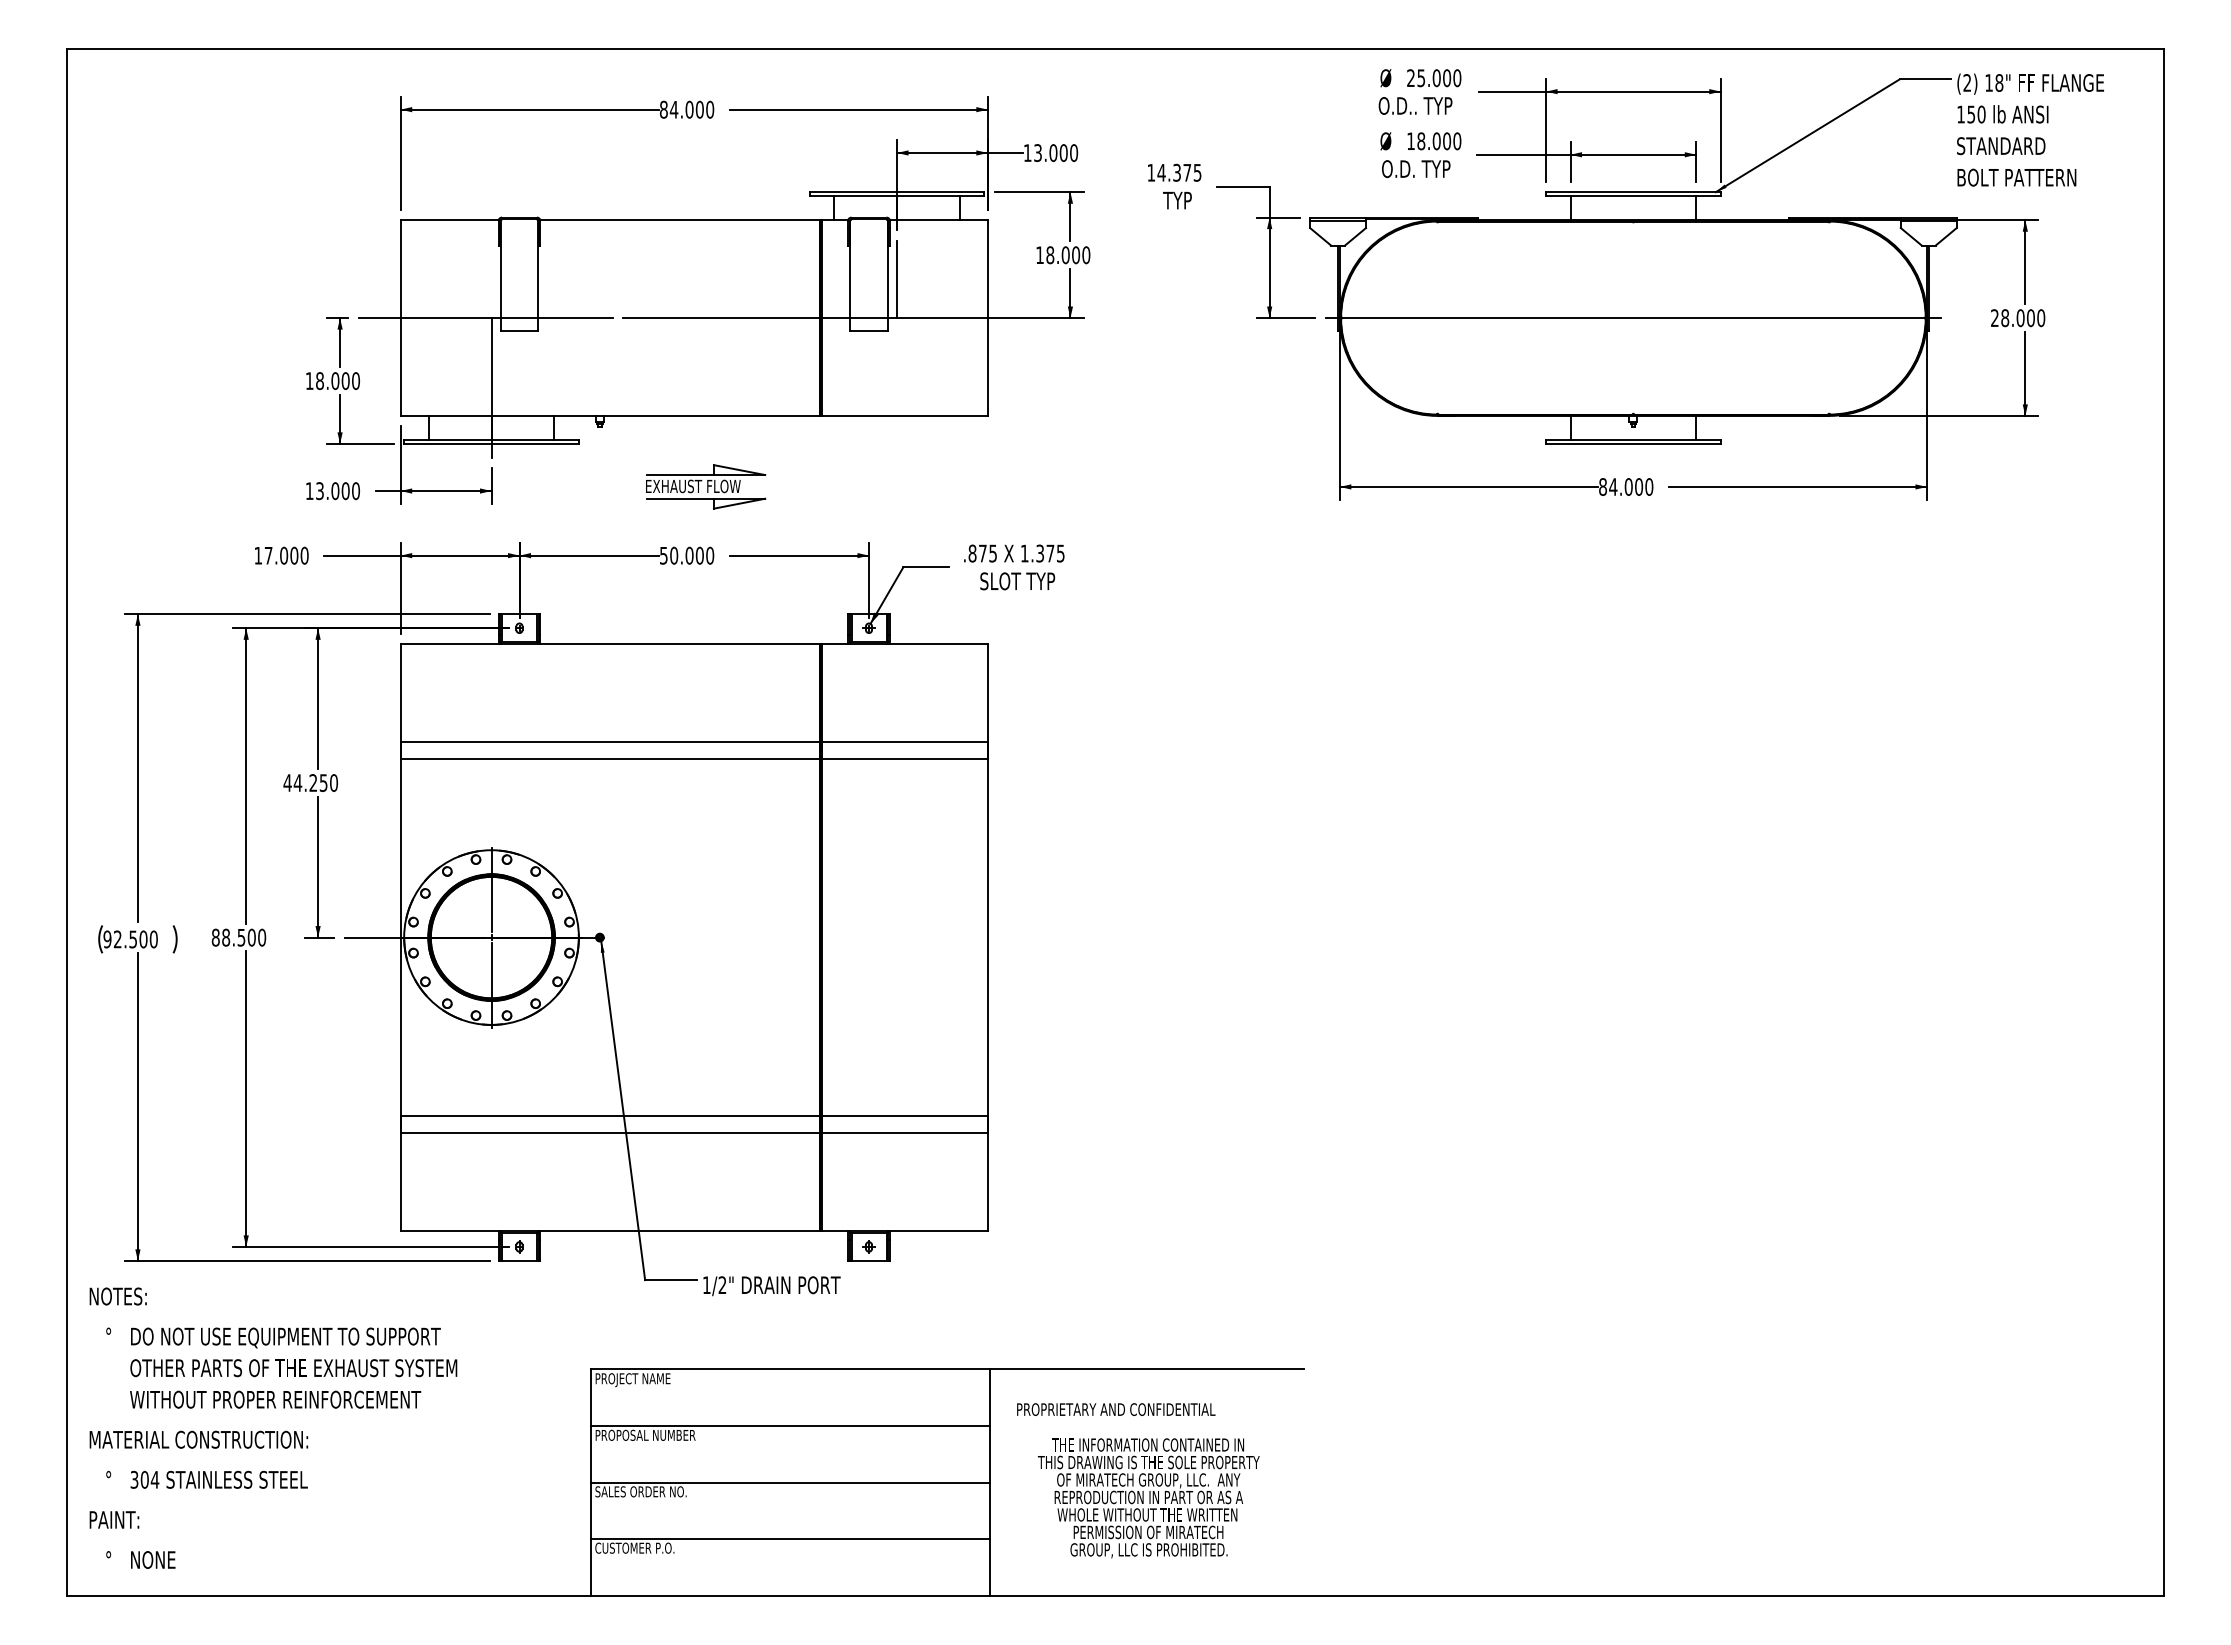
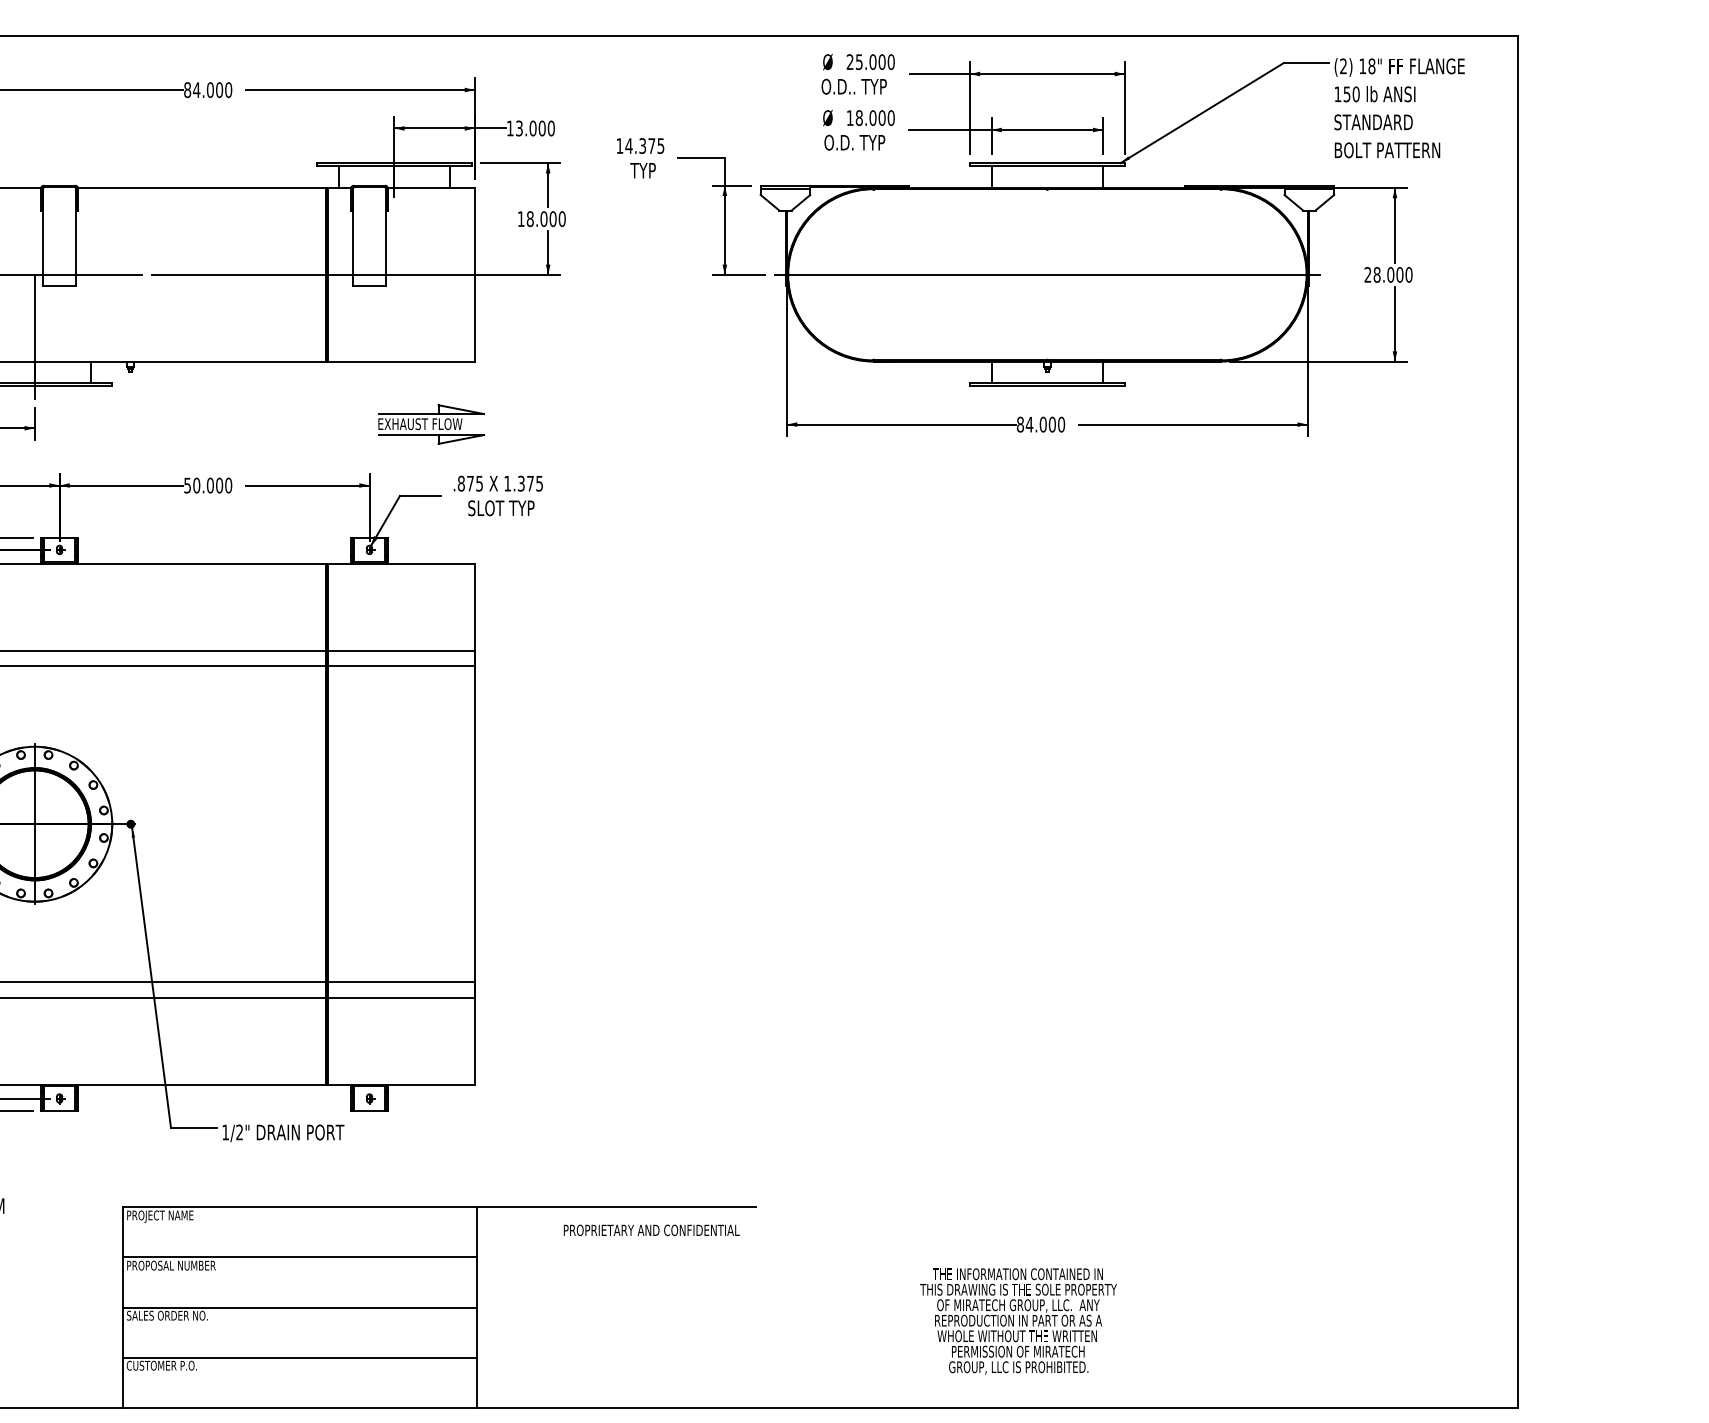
line: (896, 279) -> (393, 240), removed
part: (706, 486) -> (432, 424), moved
text: (1116, 1409) -> (651, 1230), moved
text: (1148, 1498) -> (1018, 1321), moved

